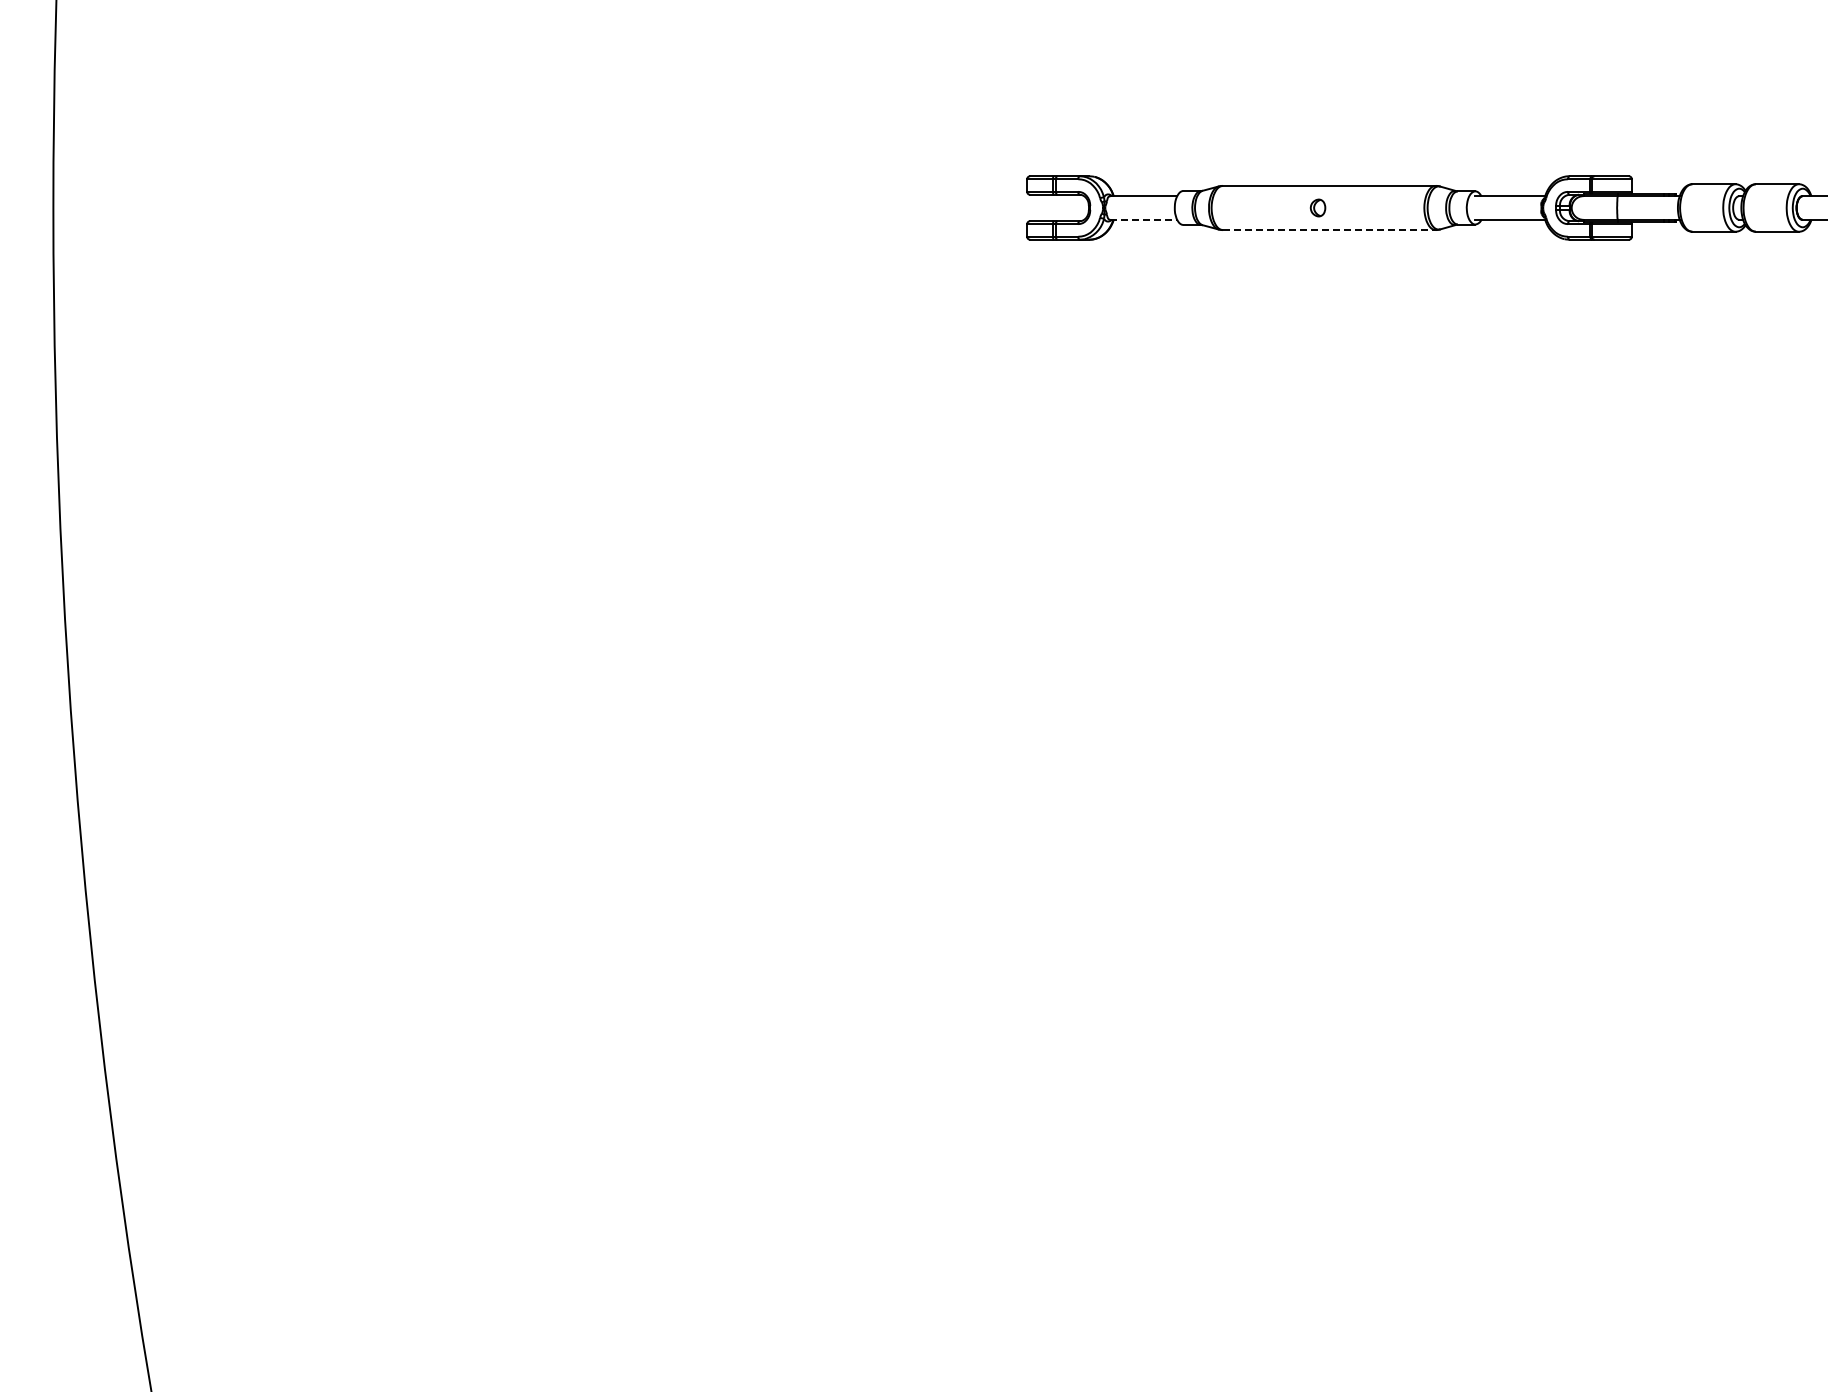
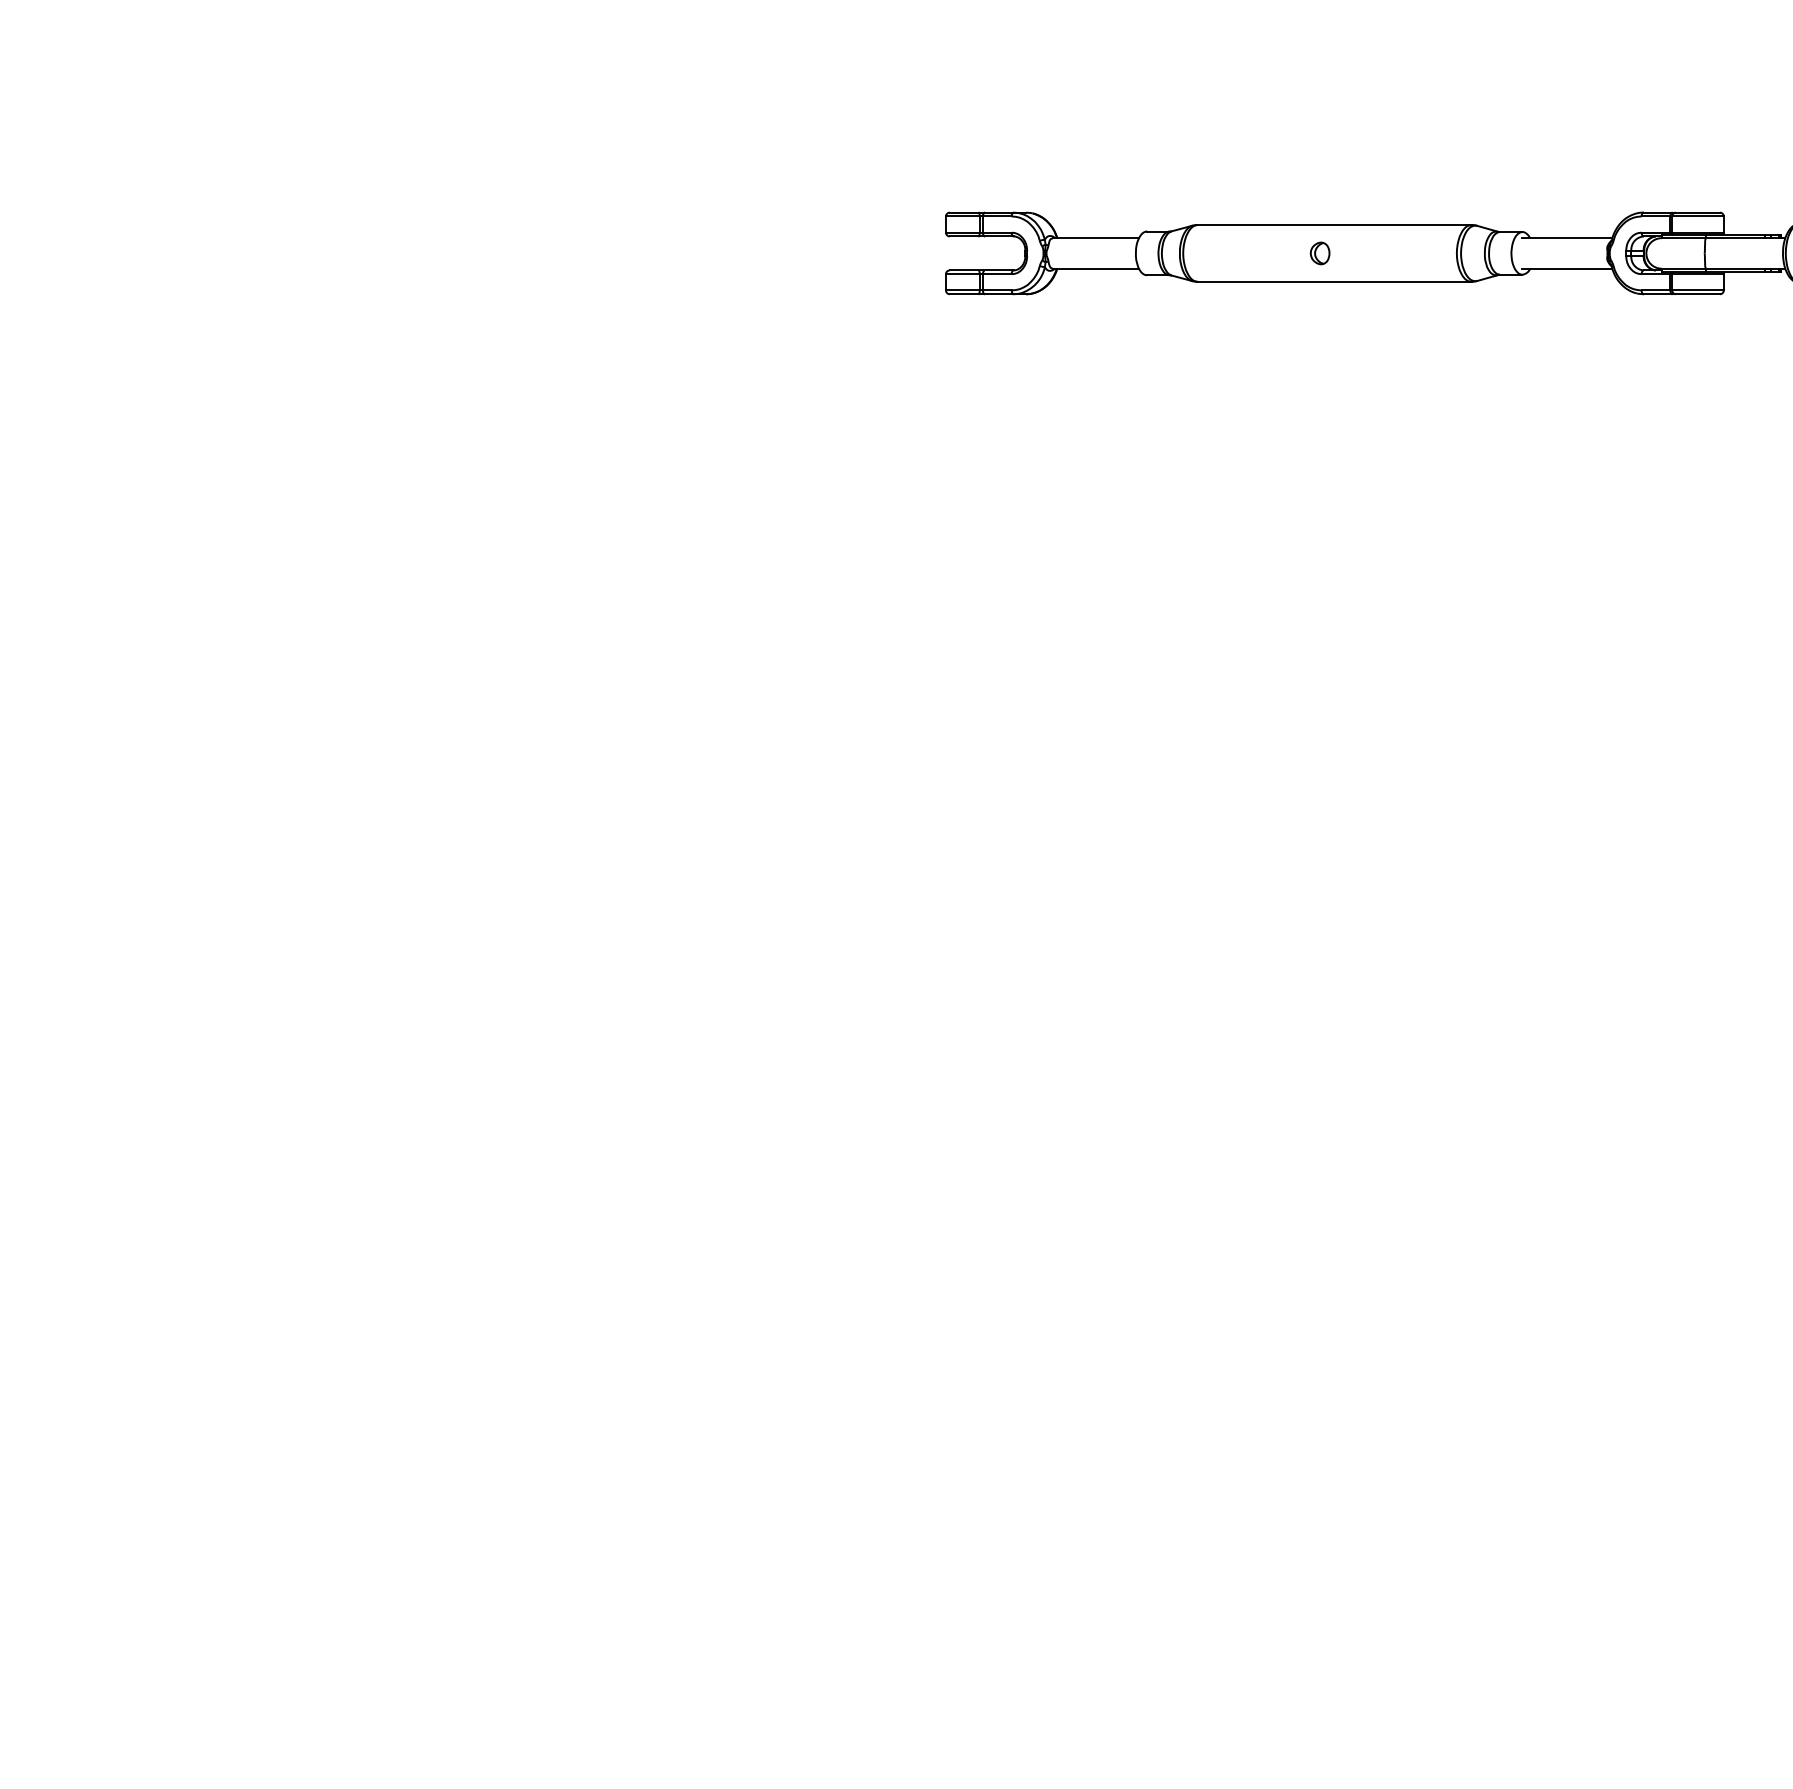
line: (1144, 219) -> (1096, 268), dashed -> solid
line: (1329, 230) -> (1334, 282), dashed -> solid

